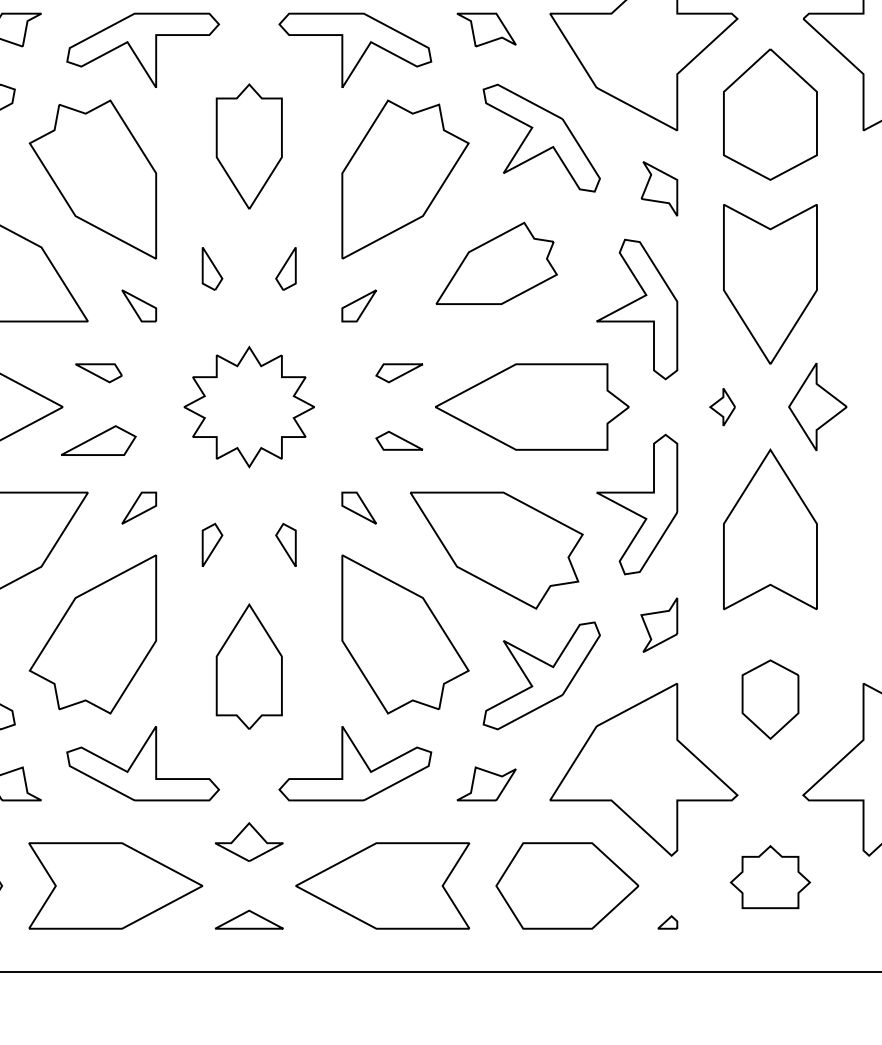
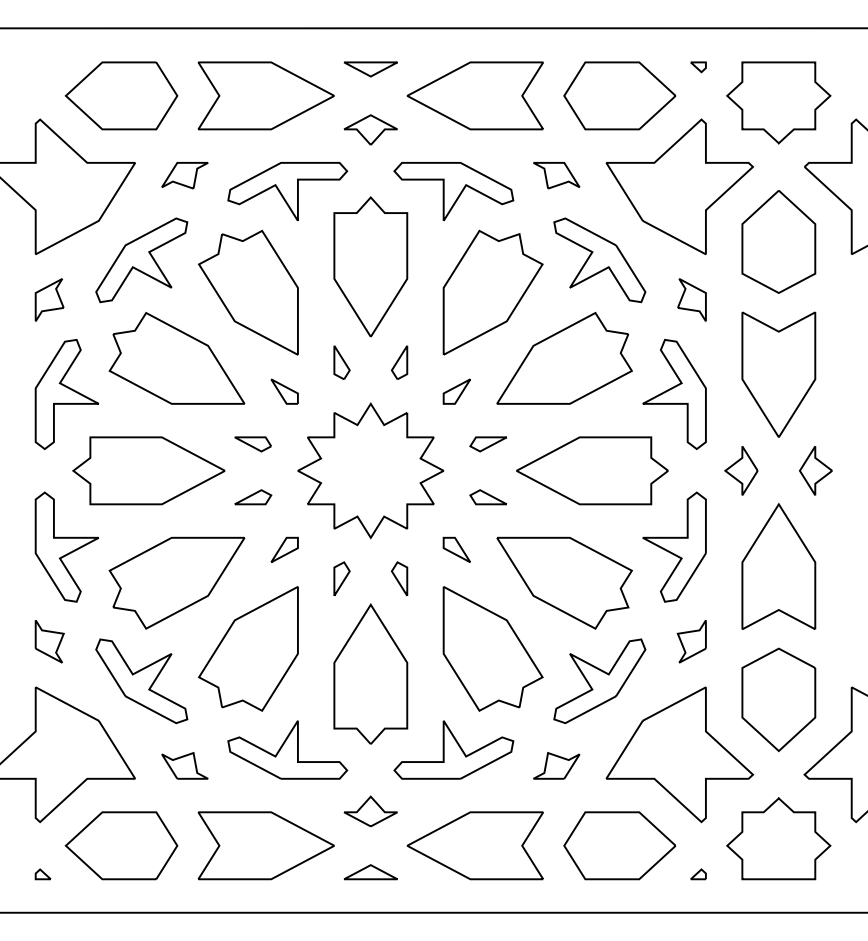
part: (248, 146) -> (370, 266), size x1.43
part: (496, 263) -> (564, 358), size x1.43
part: (248, 406) -> (370, 470), size x1.43
part: (722, 406) -> (741, 470), size x1.67
part: (817, 406) -> (815, 470), size x0.71
part: (99, 441) -> (253, 497), size x0.62
part: (248, 665) -> (370, 673), size x1.43
part: (769, 699) -> (778, 699), size x1.67
part: (769, 876) -> (778, 838), size x1.67

